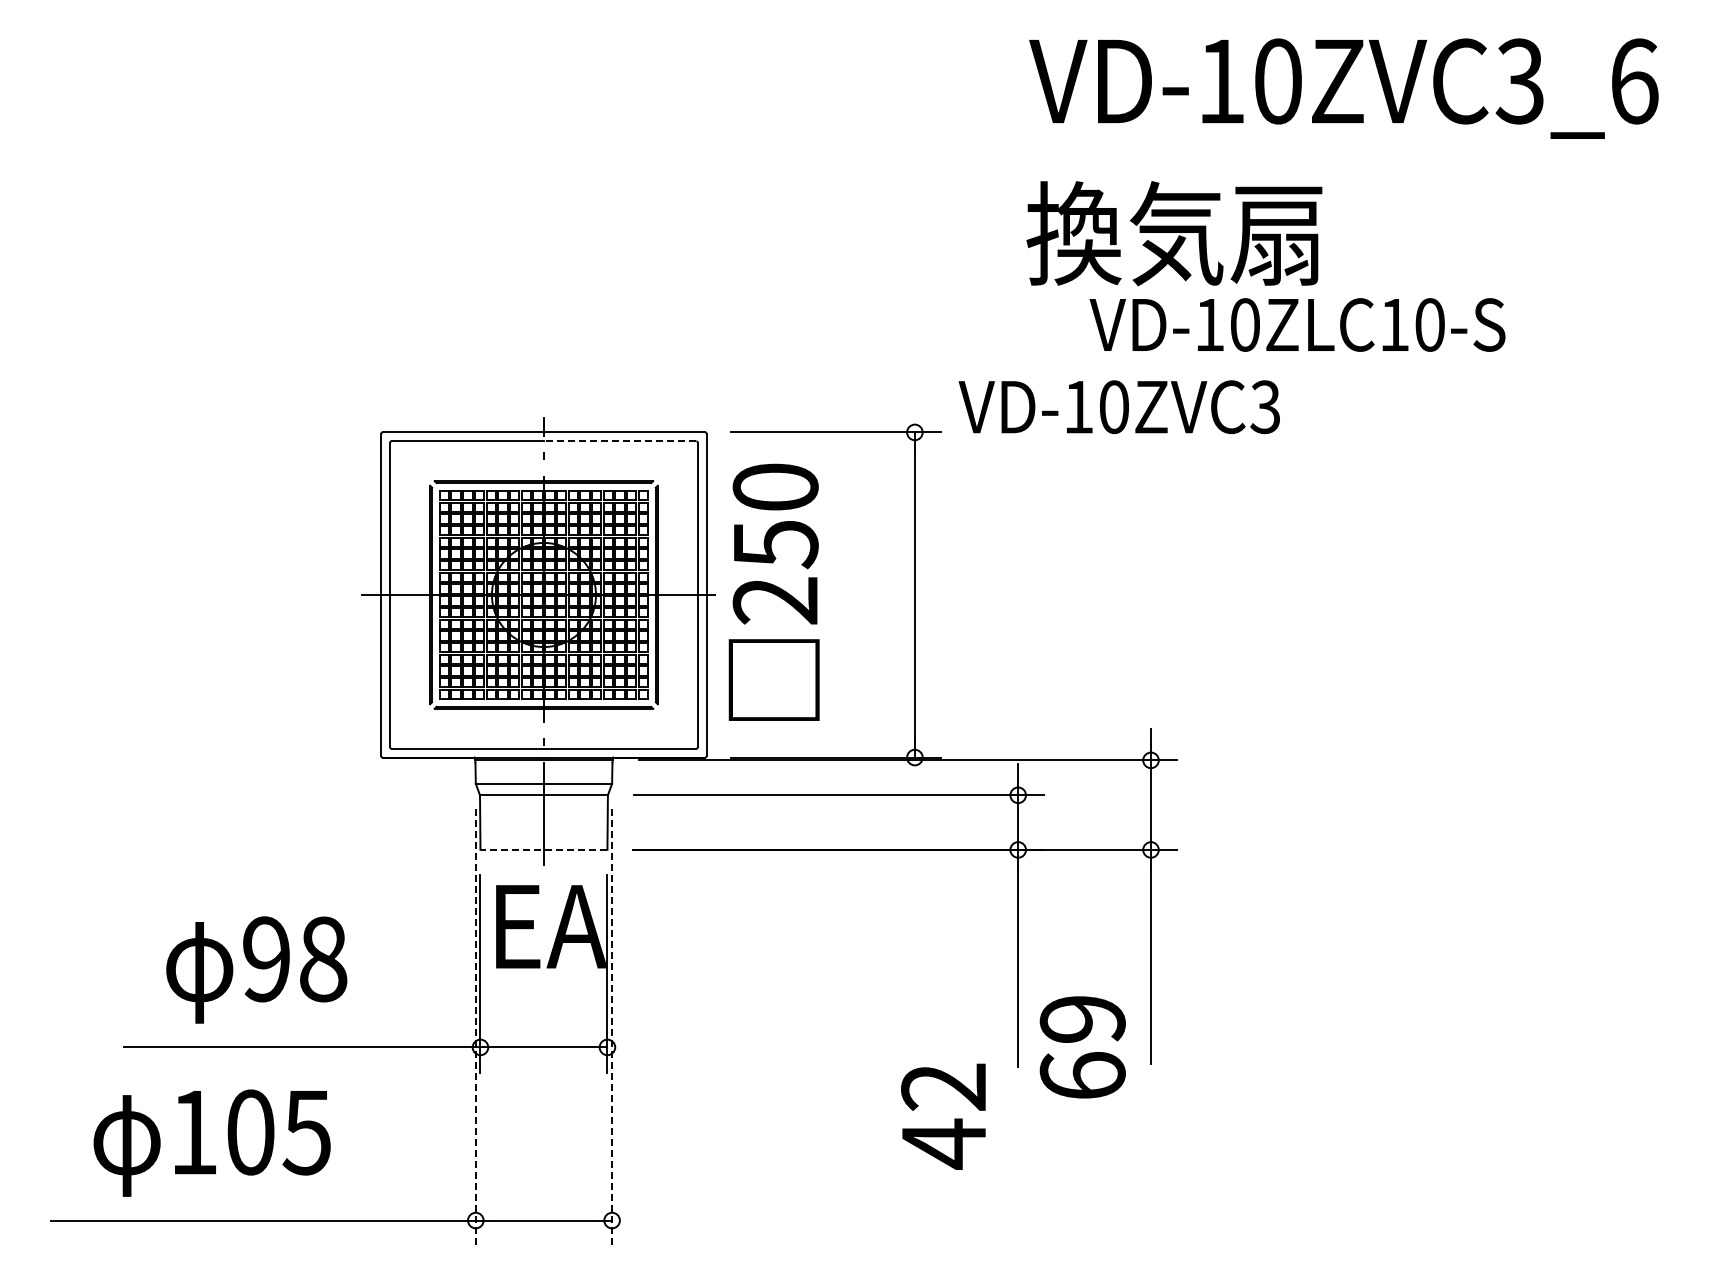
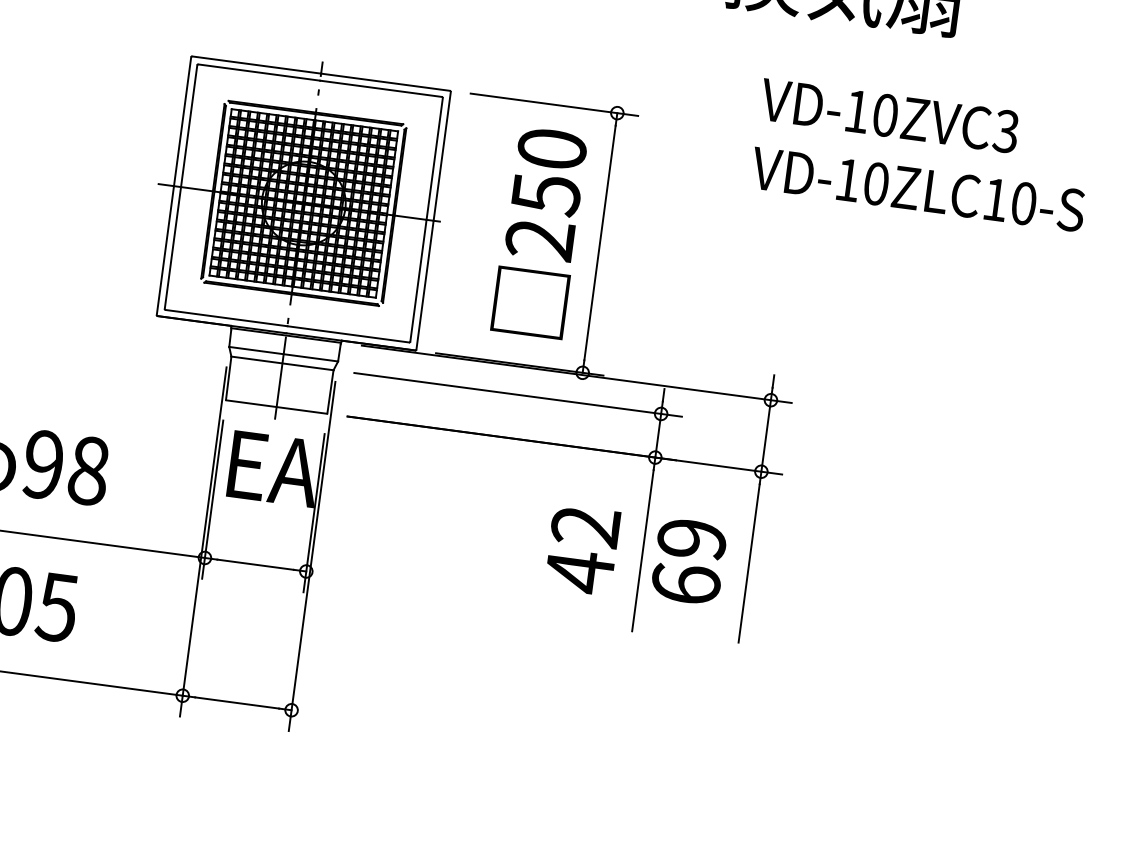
text: (1297, 324) -> (918, 189), moved
text: (1118, 407) -> (888, 116), moved
line: (619, 441) -> (380, 88), dashed -> solid
text: (773, 591) -> (539, 232), moved
line: (543, 849) -> (276, 406), dashed -> solid
line: (475, 1027) -> (203, 541), dashed -> solid
line: (612, 1027) -> (312, 556), dashed -> solid
text: (1082, 1047) -> (688, 561), moved
text: (943, 1116) -> (582, 549), moved

